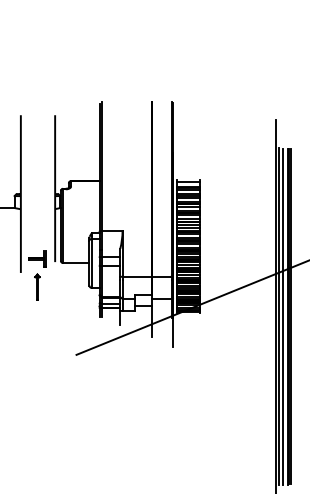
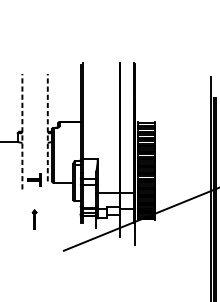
line: (55, 188) -> (48, 127), solid -> dashed
line: (20, 194) -> (22, 132), solid -> dashed
part: (37, 286) -> (34, 219), moved

